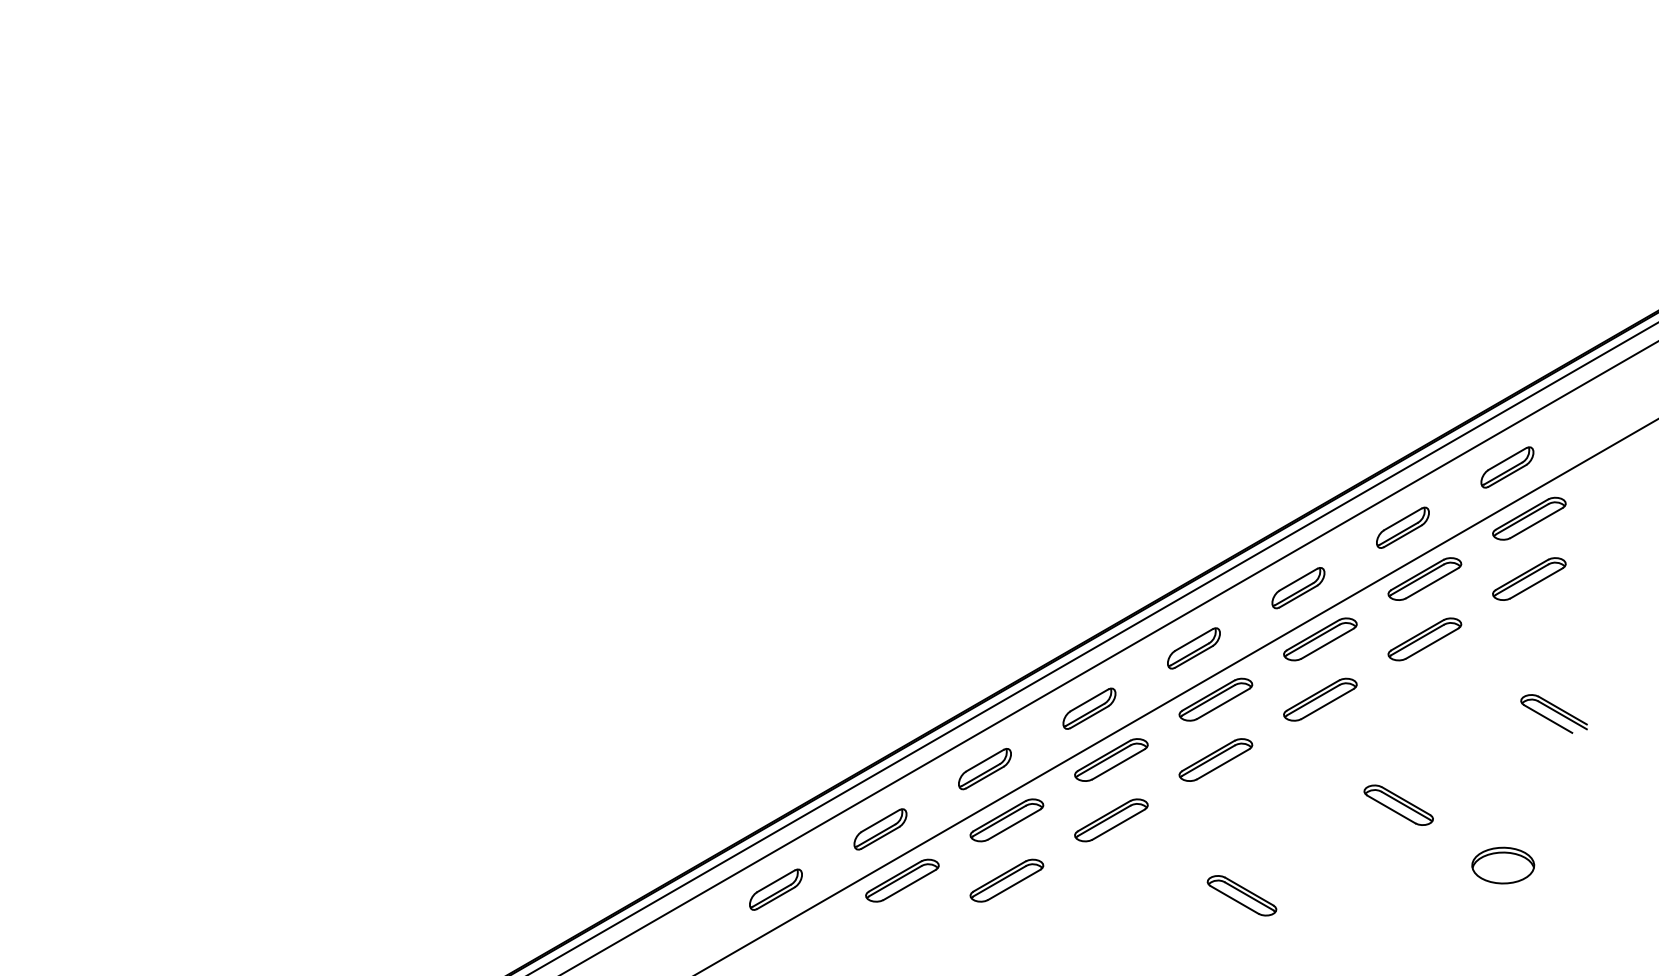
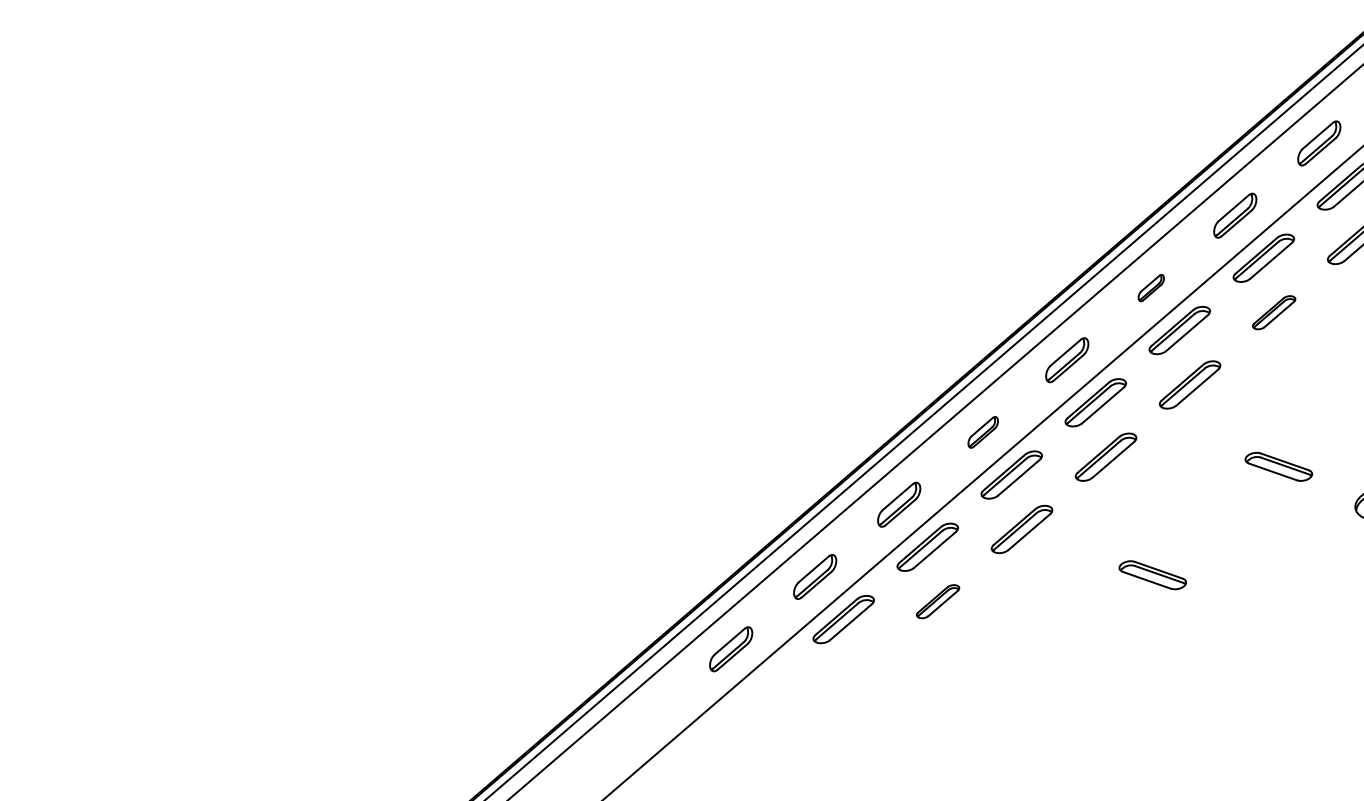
part: (1298, 588) -> (1151, 288), size x0.6
part: (1424, 639) -> (1273, 312), size x0.7
part: (1089, 708) -> (983, 432), size x0.7
part: (1006, 880) -> (937, 601), size x0.7

